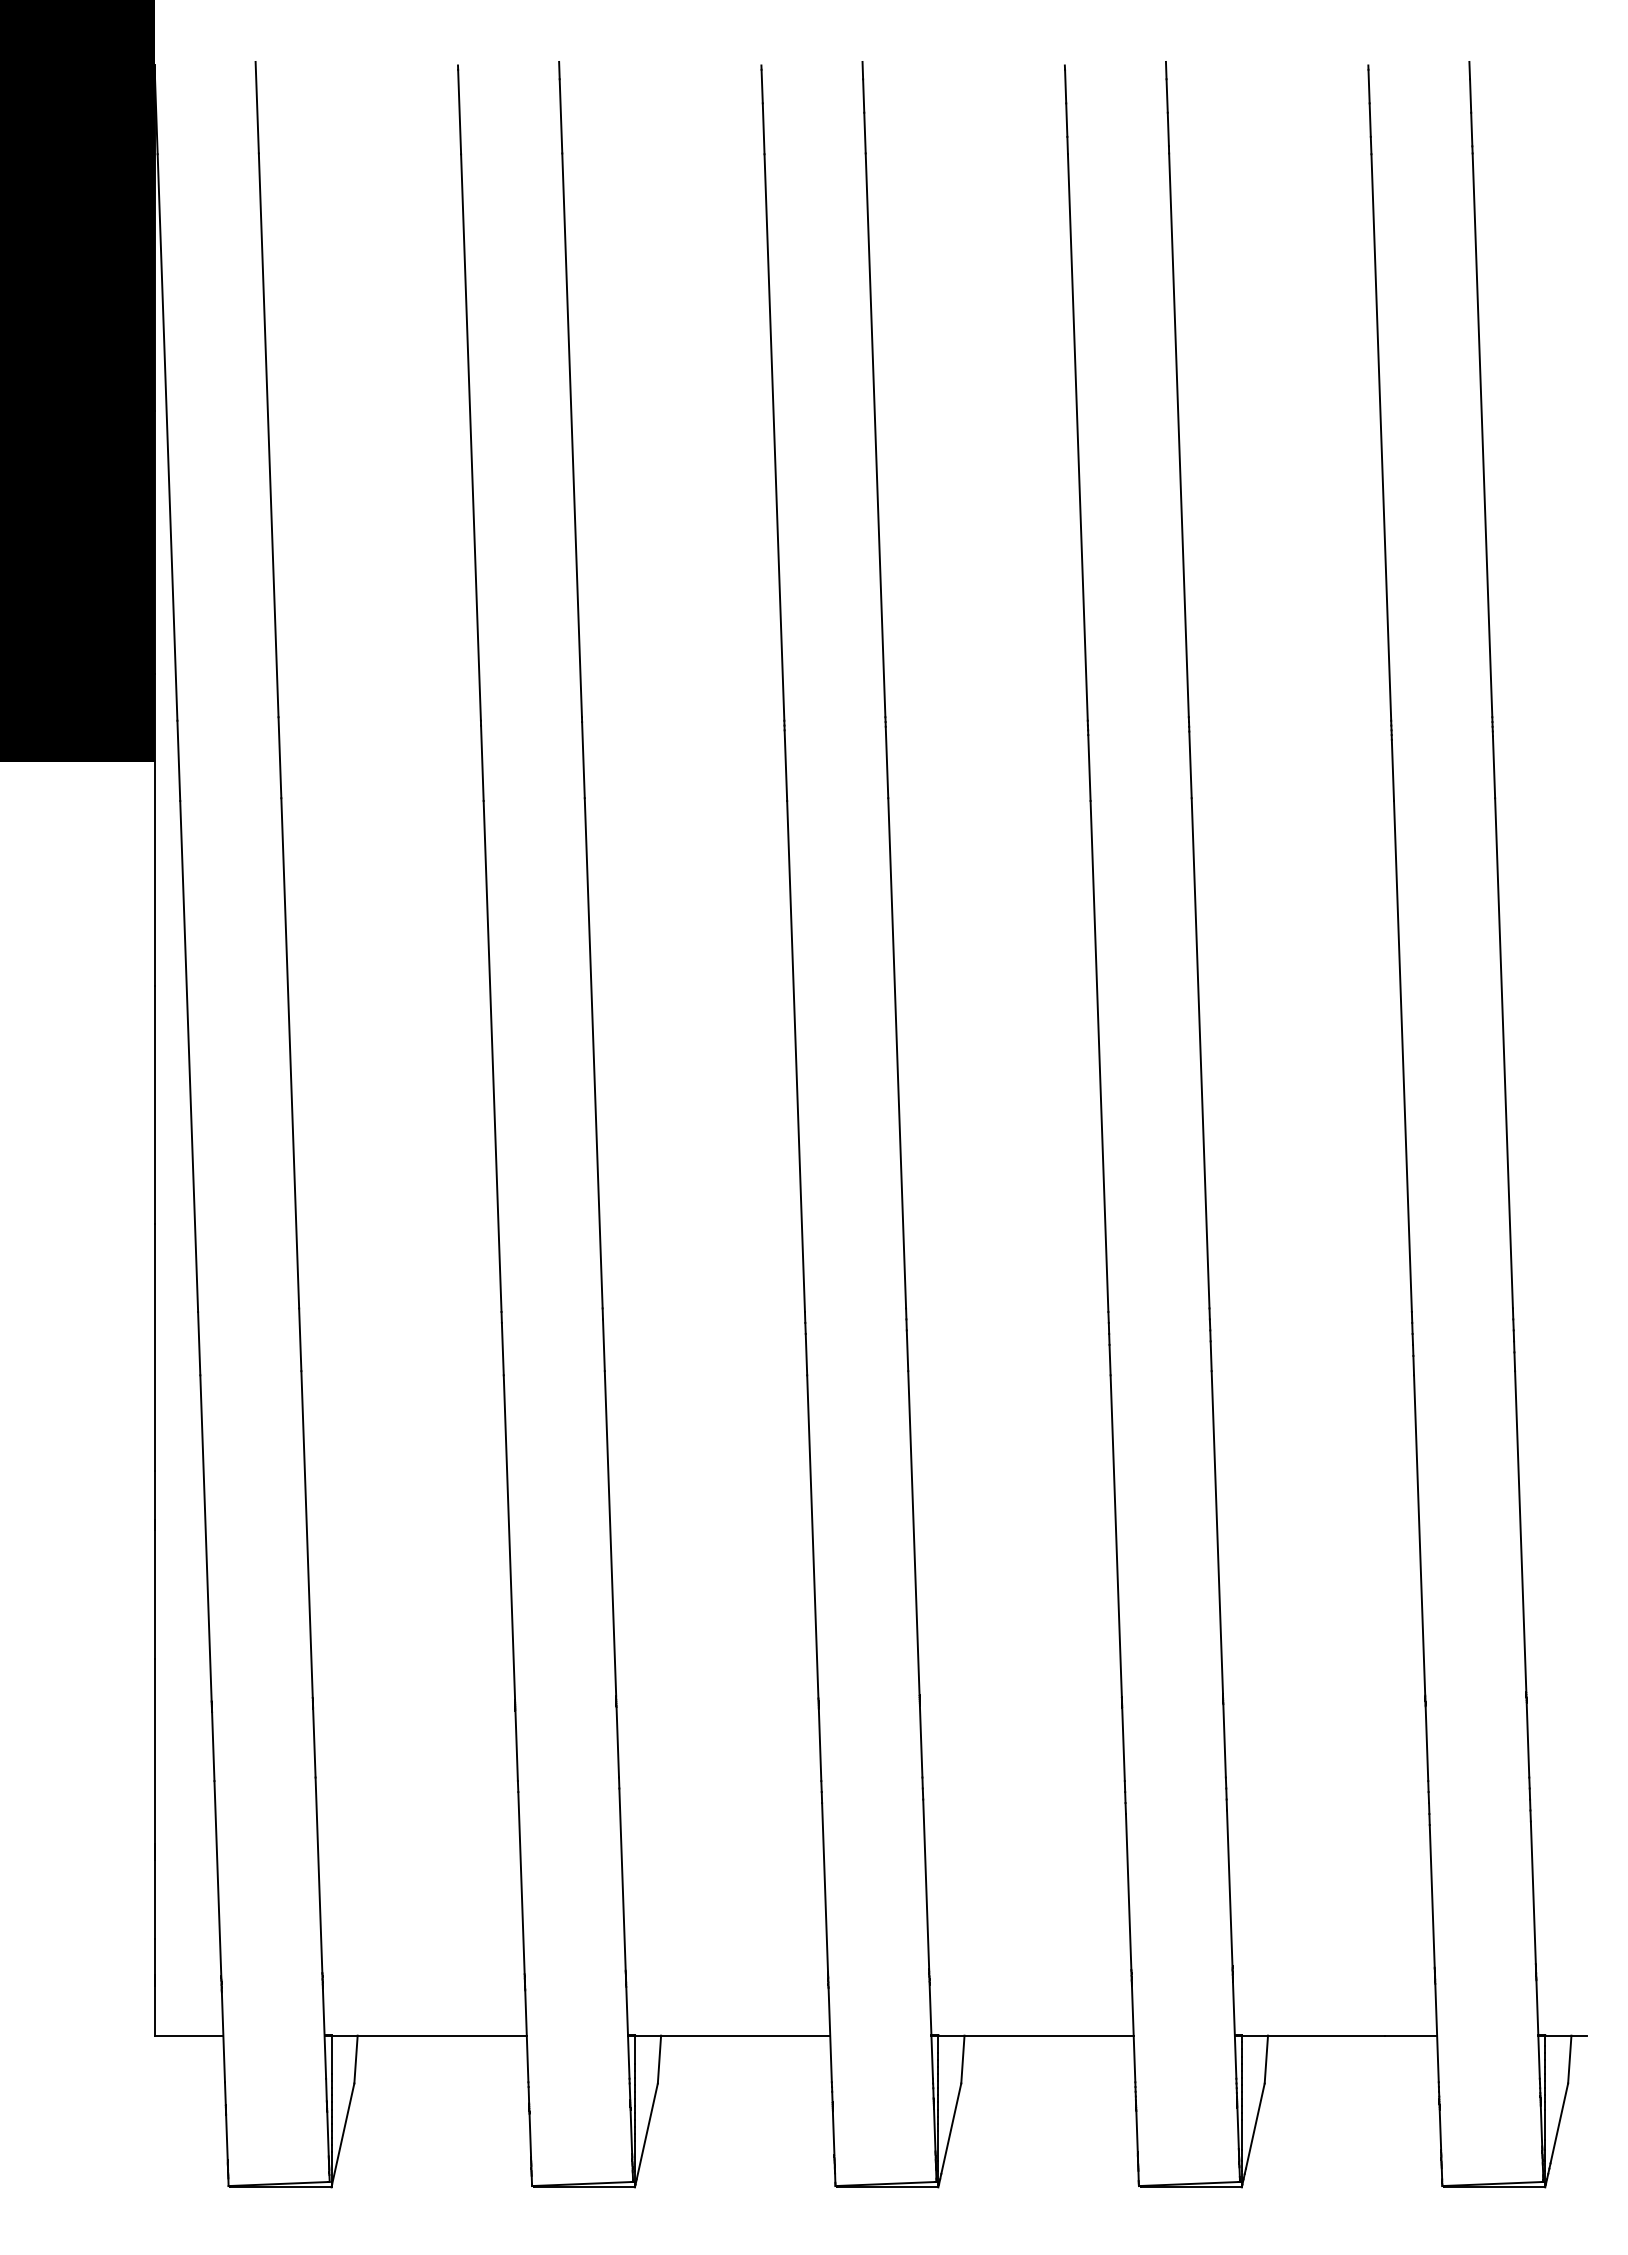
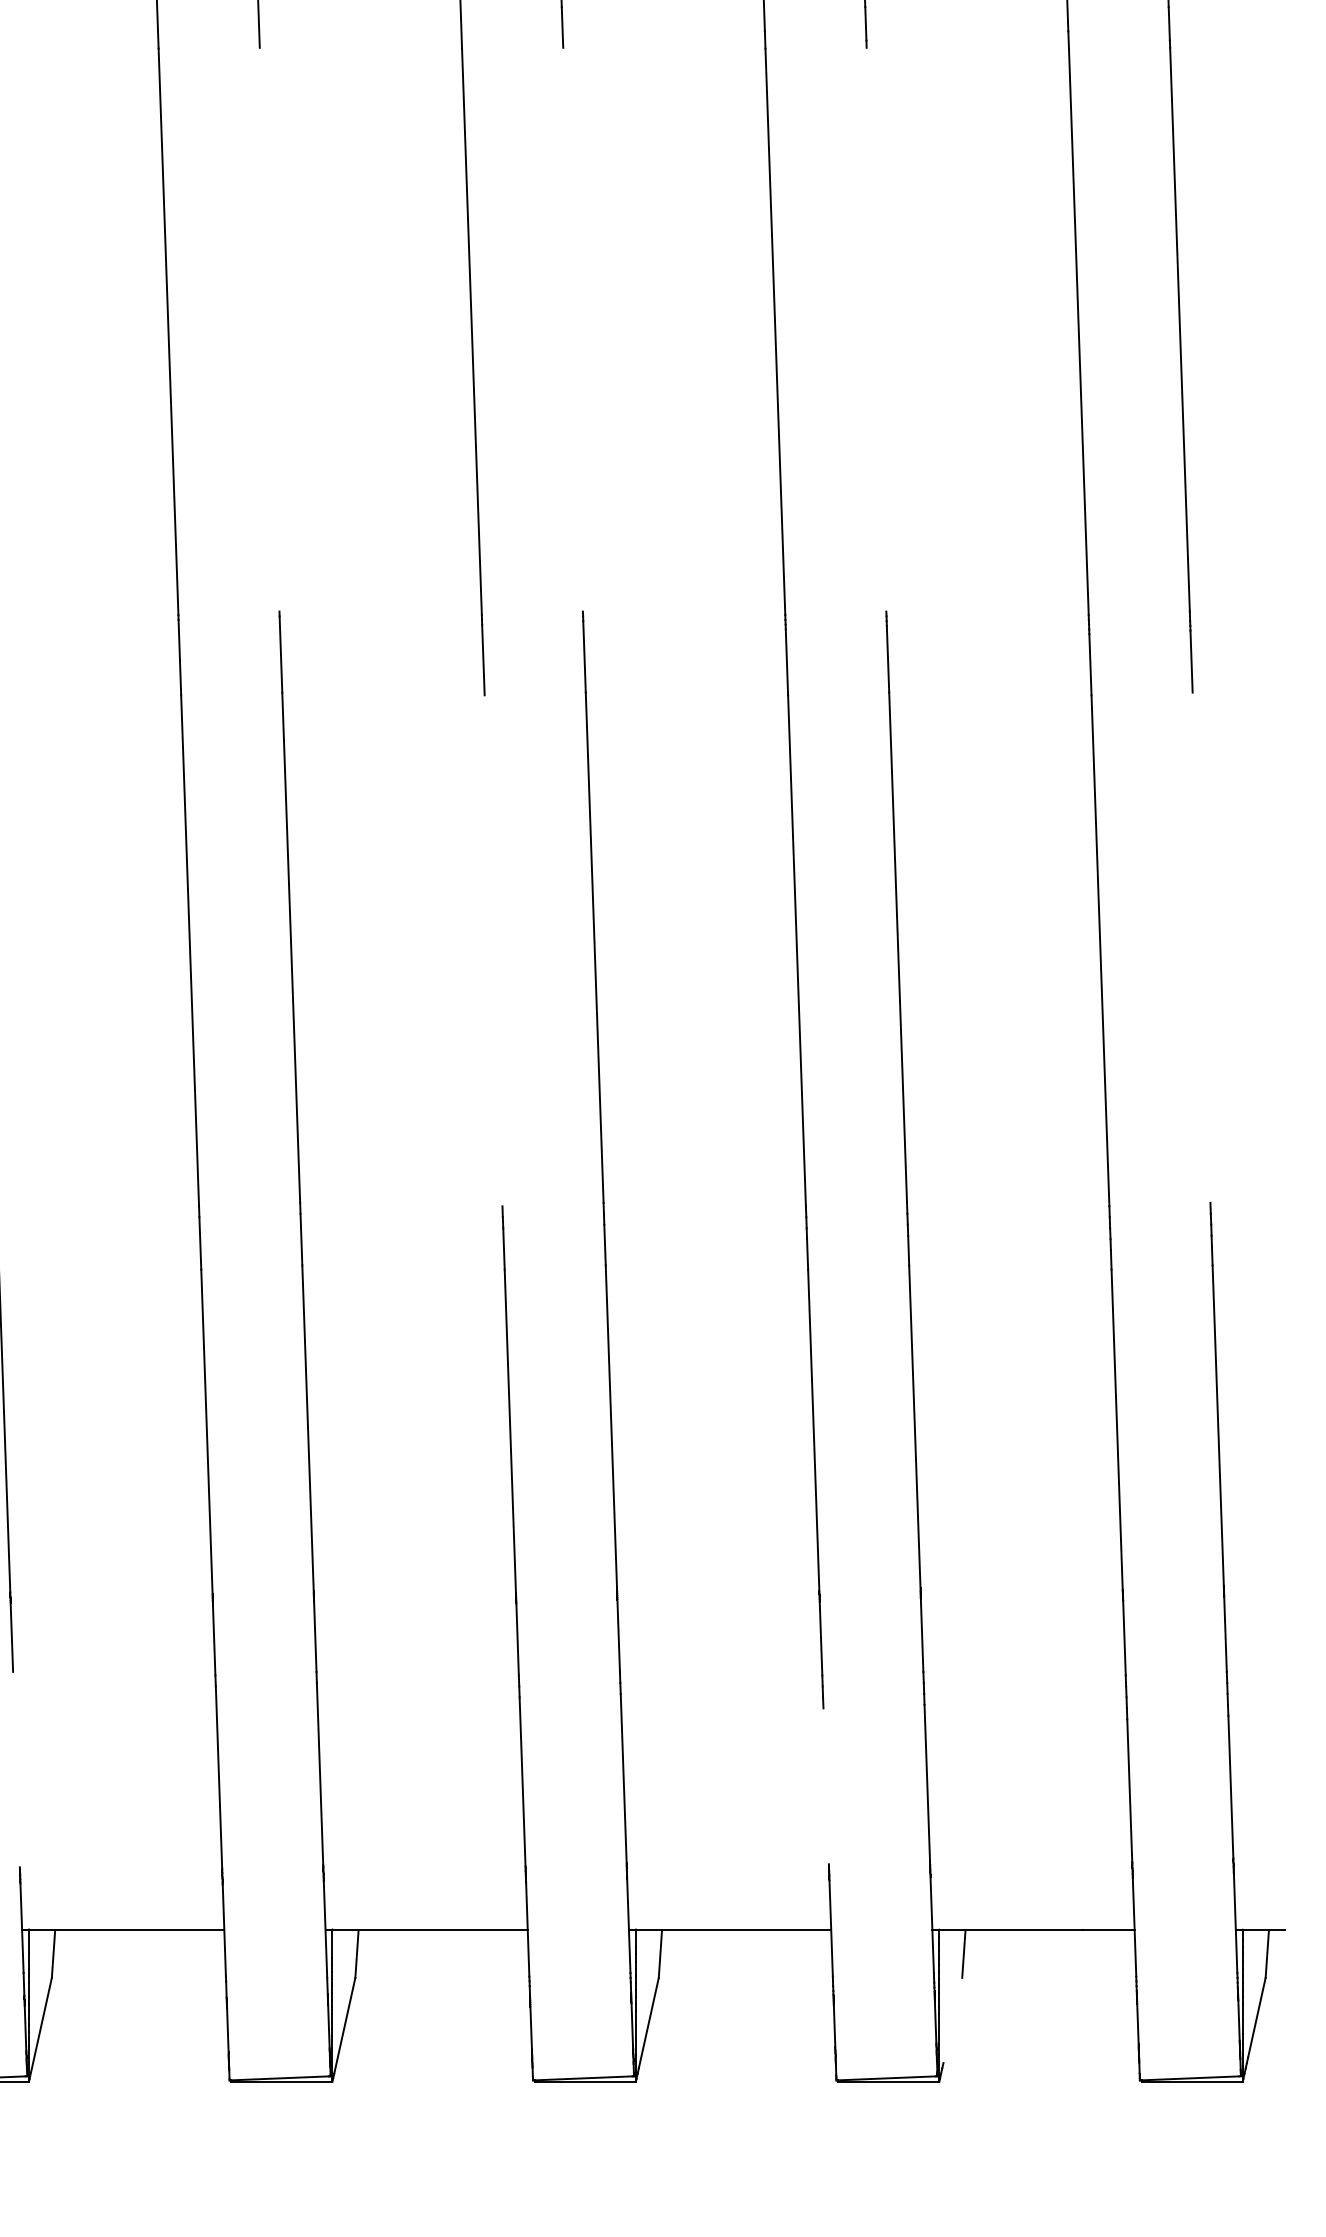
line: (571, 435) -> (269, 329), removed
line: (875, 435) -> (573, 329), removed
line: (1178, 435) -> (876, 329), removed
line: (1503, 1053) -> (1201, 947), removed
line: (795, 1055) -> (493, 949), removed
line: (318, 1874) -> (16, 1768), removed
line: (1128, 1891) -> (826, 1785), removed
line: (1254, 2125) -> (952, 2019), removed

